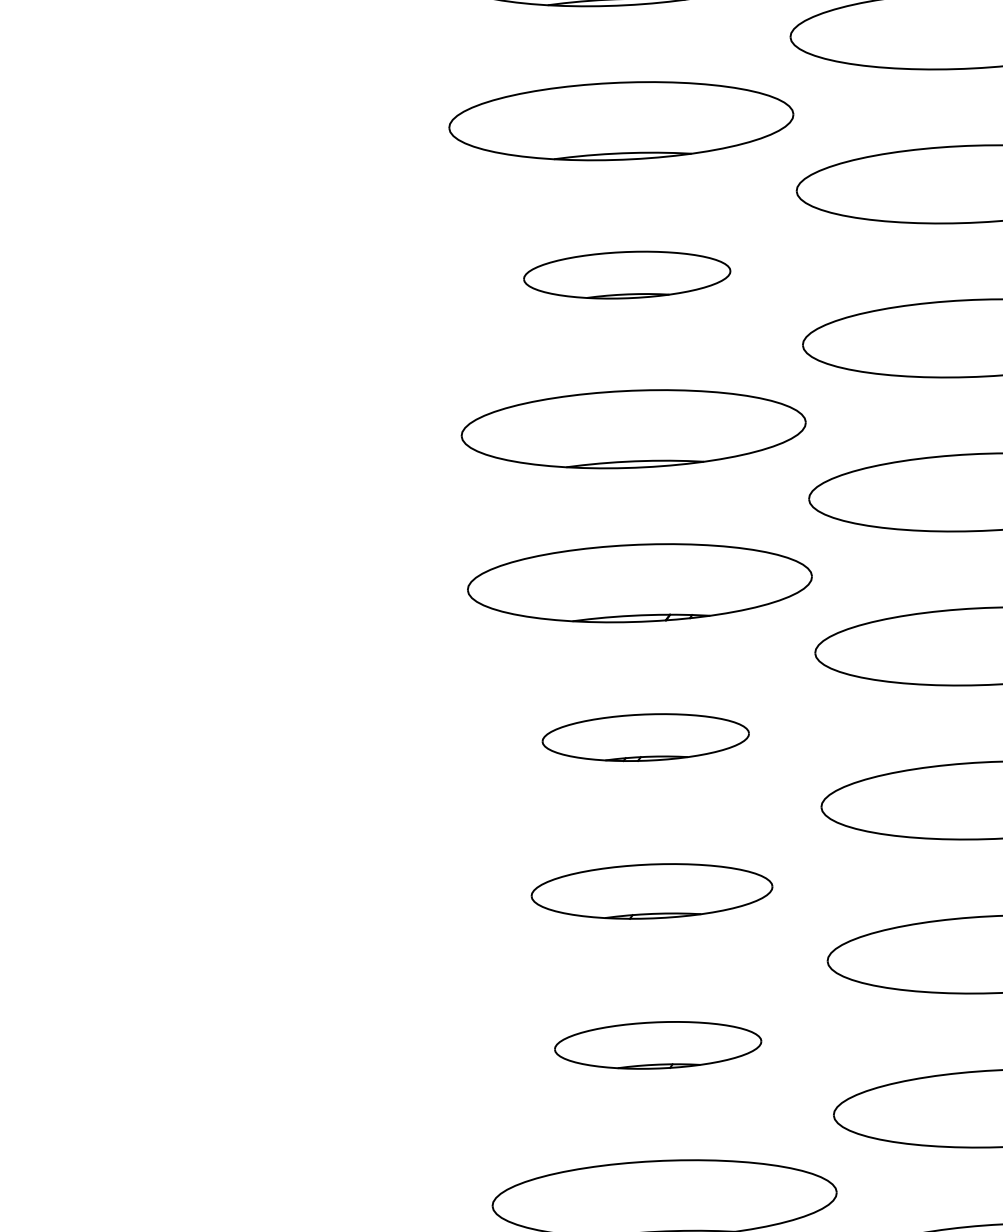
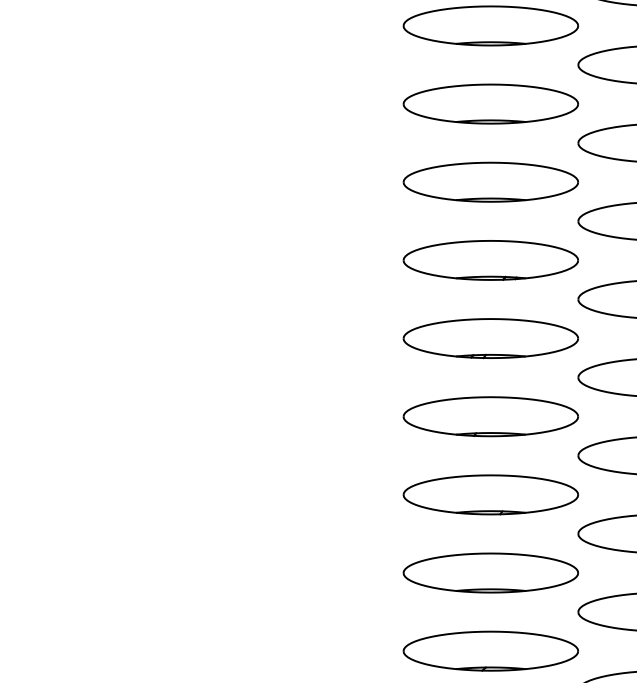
part: (626, 274) -> (490, 103), size x1.67
part: (645, 737) -> (490, 338), size x1.67
part: (651, 890) -> (490, 416), size x1.43
part: (657, 1044) -> (490, 494), size x1.67

